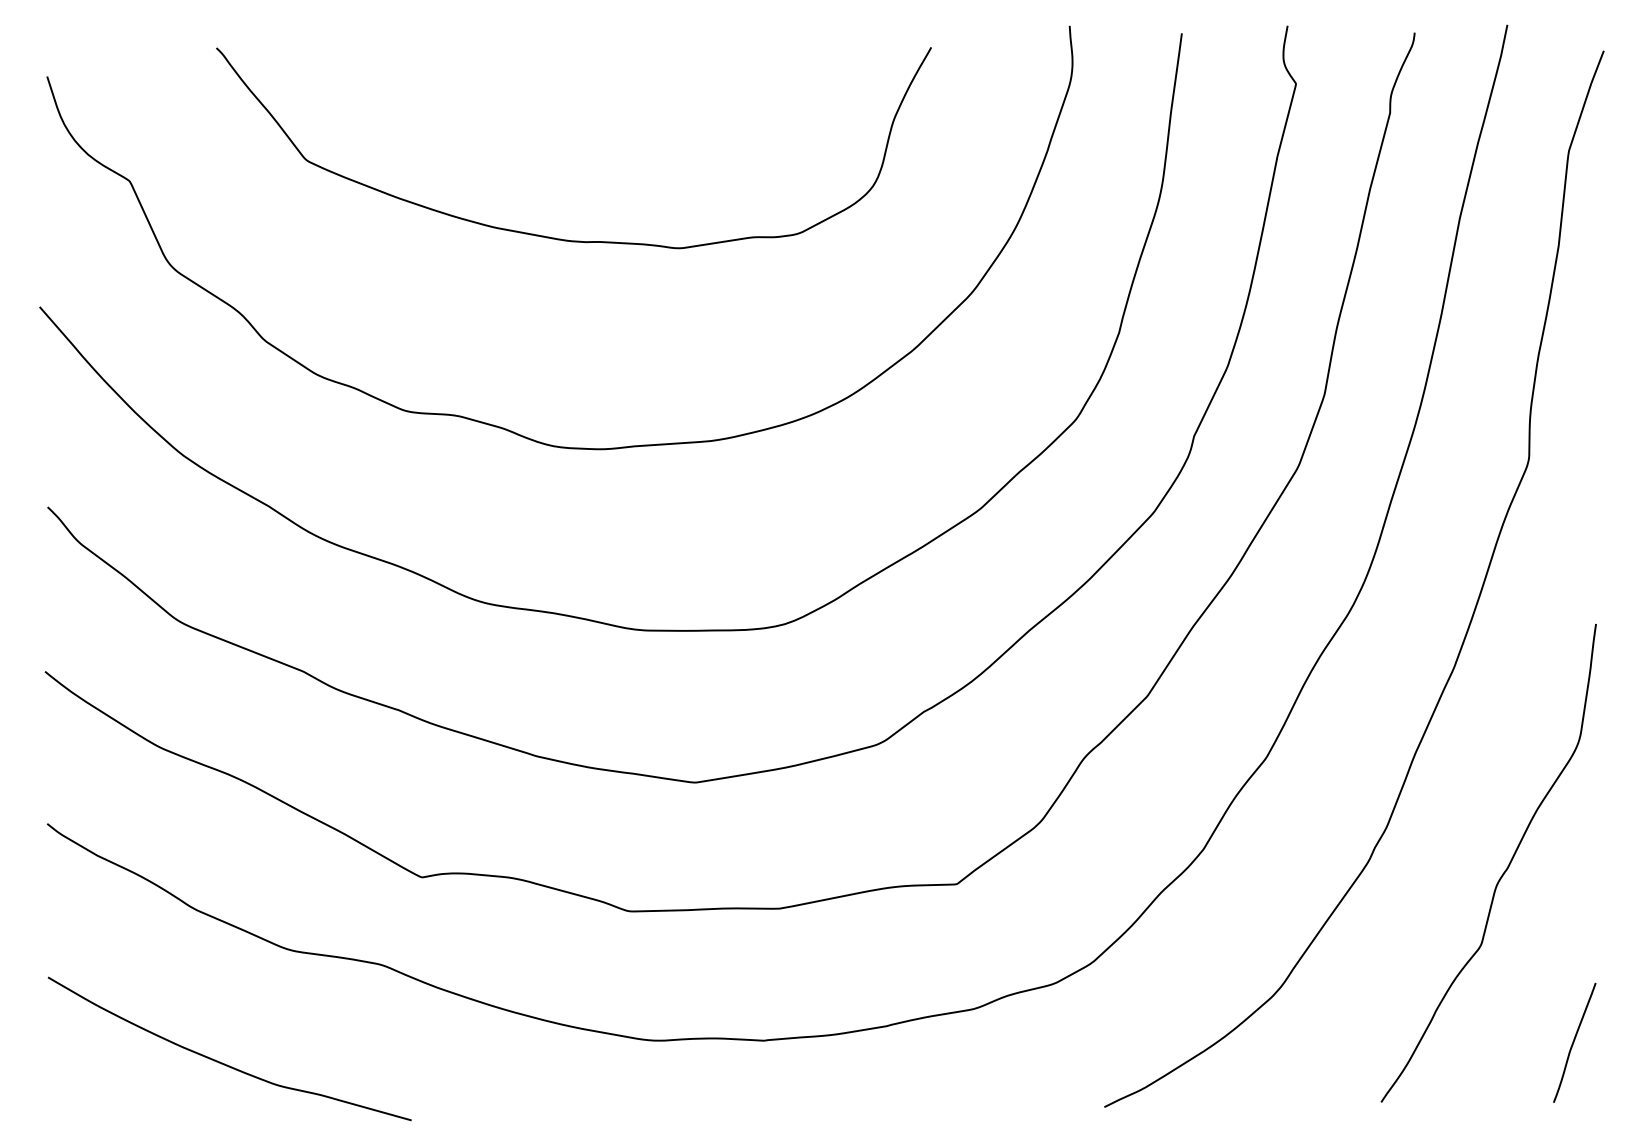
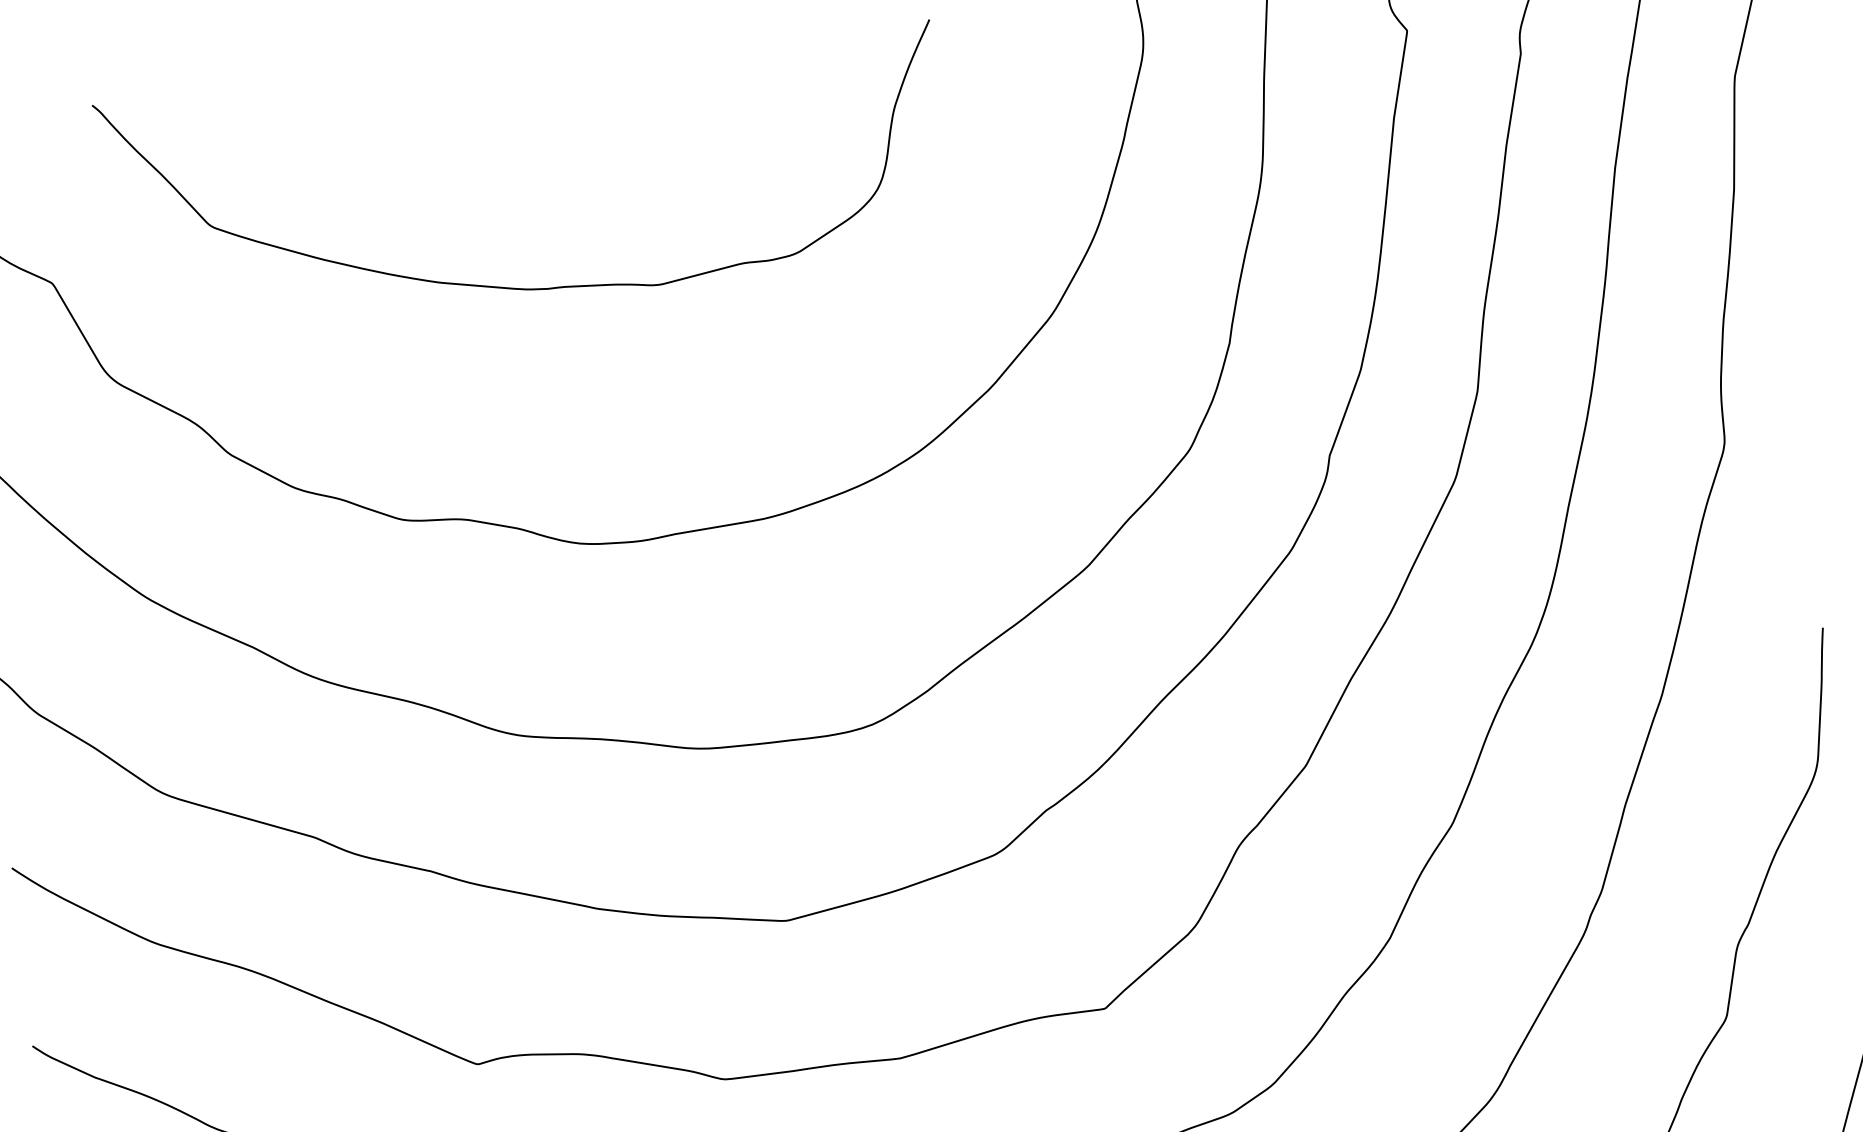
curve: (560, 238) -> (517, 287), moved

